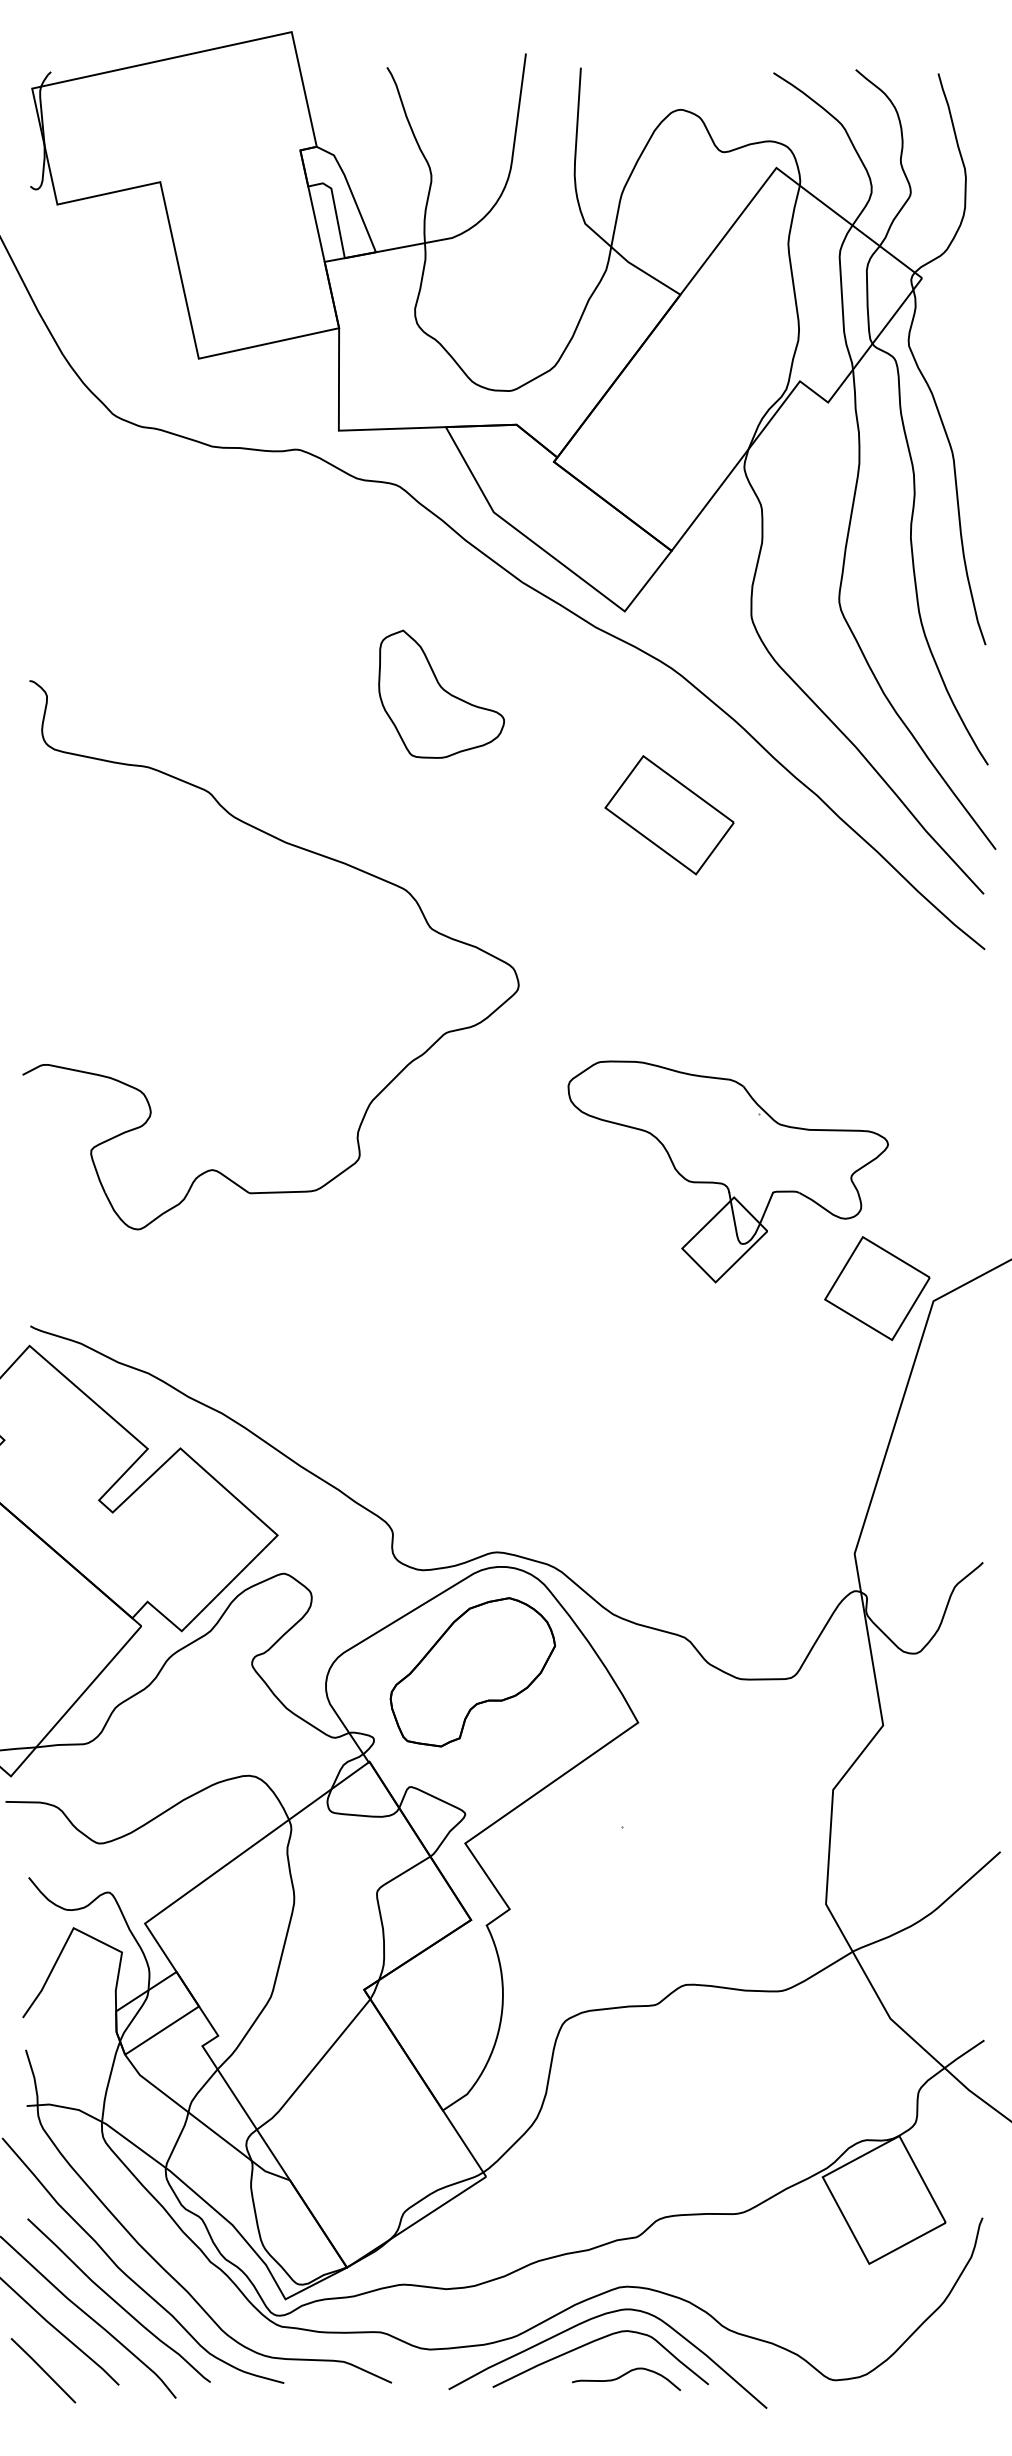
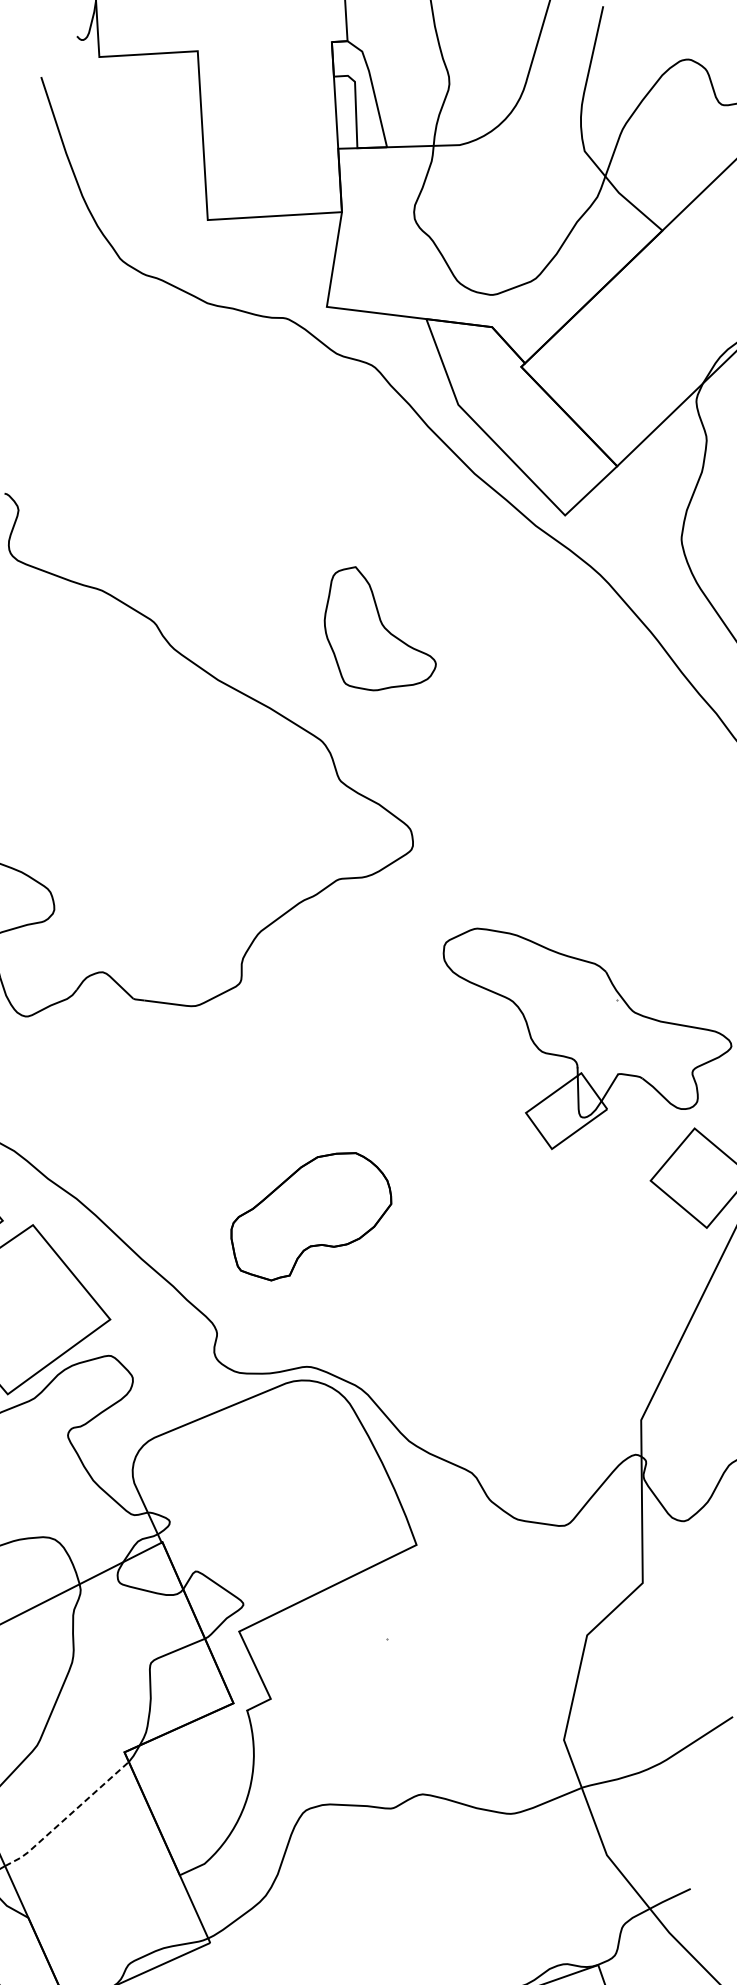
part: (441, 693) -> (381, 630), moved
part: (669, 815) -> (576, 710), removed
part: (472, 1672) -> (311, 1216), moved
line: (314, 2067) -> (67, 1816), solid -> dashed

